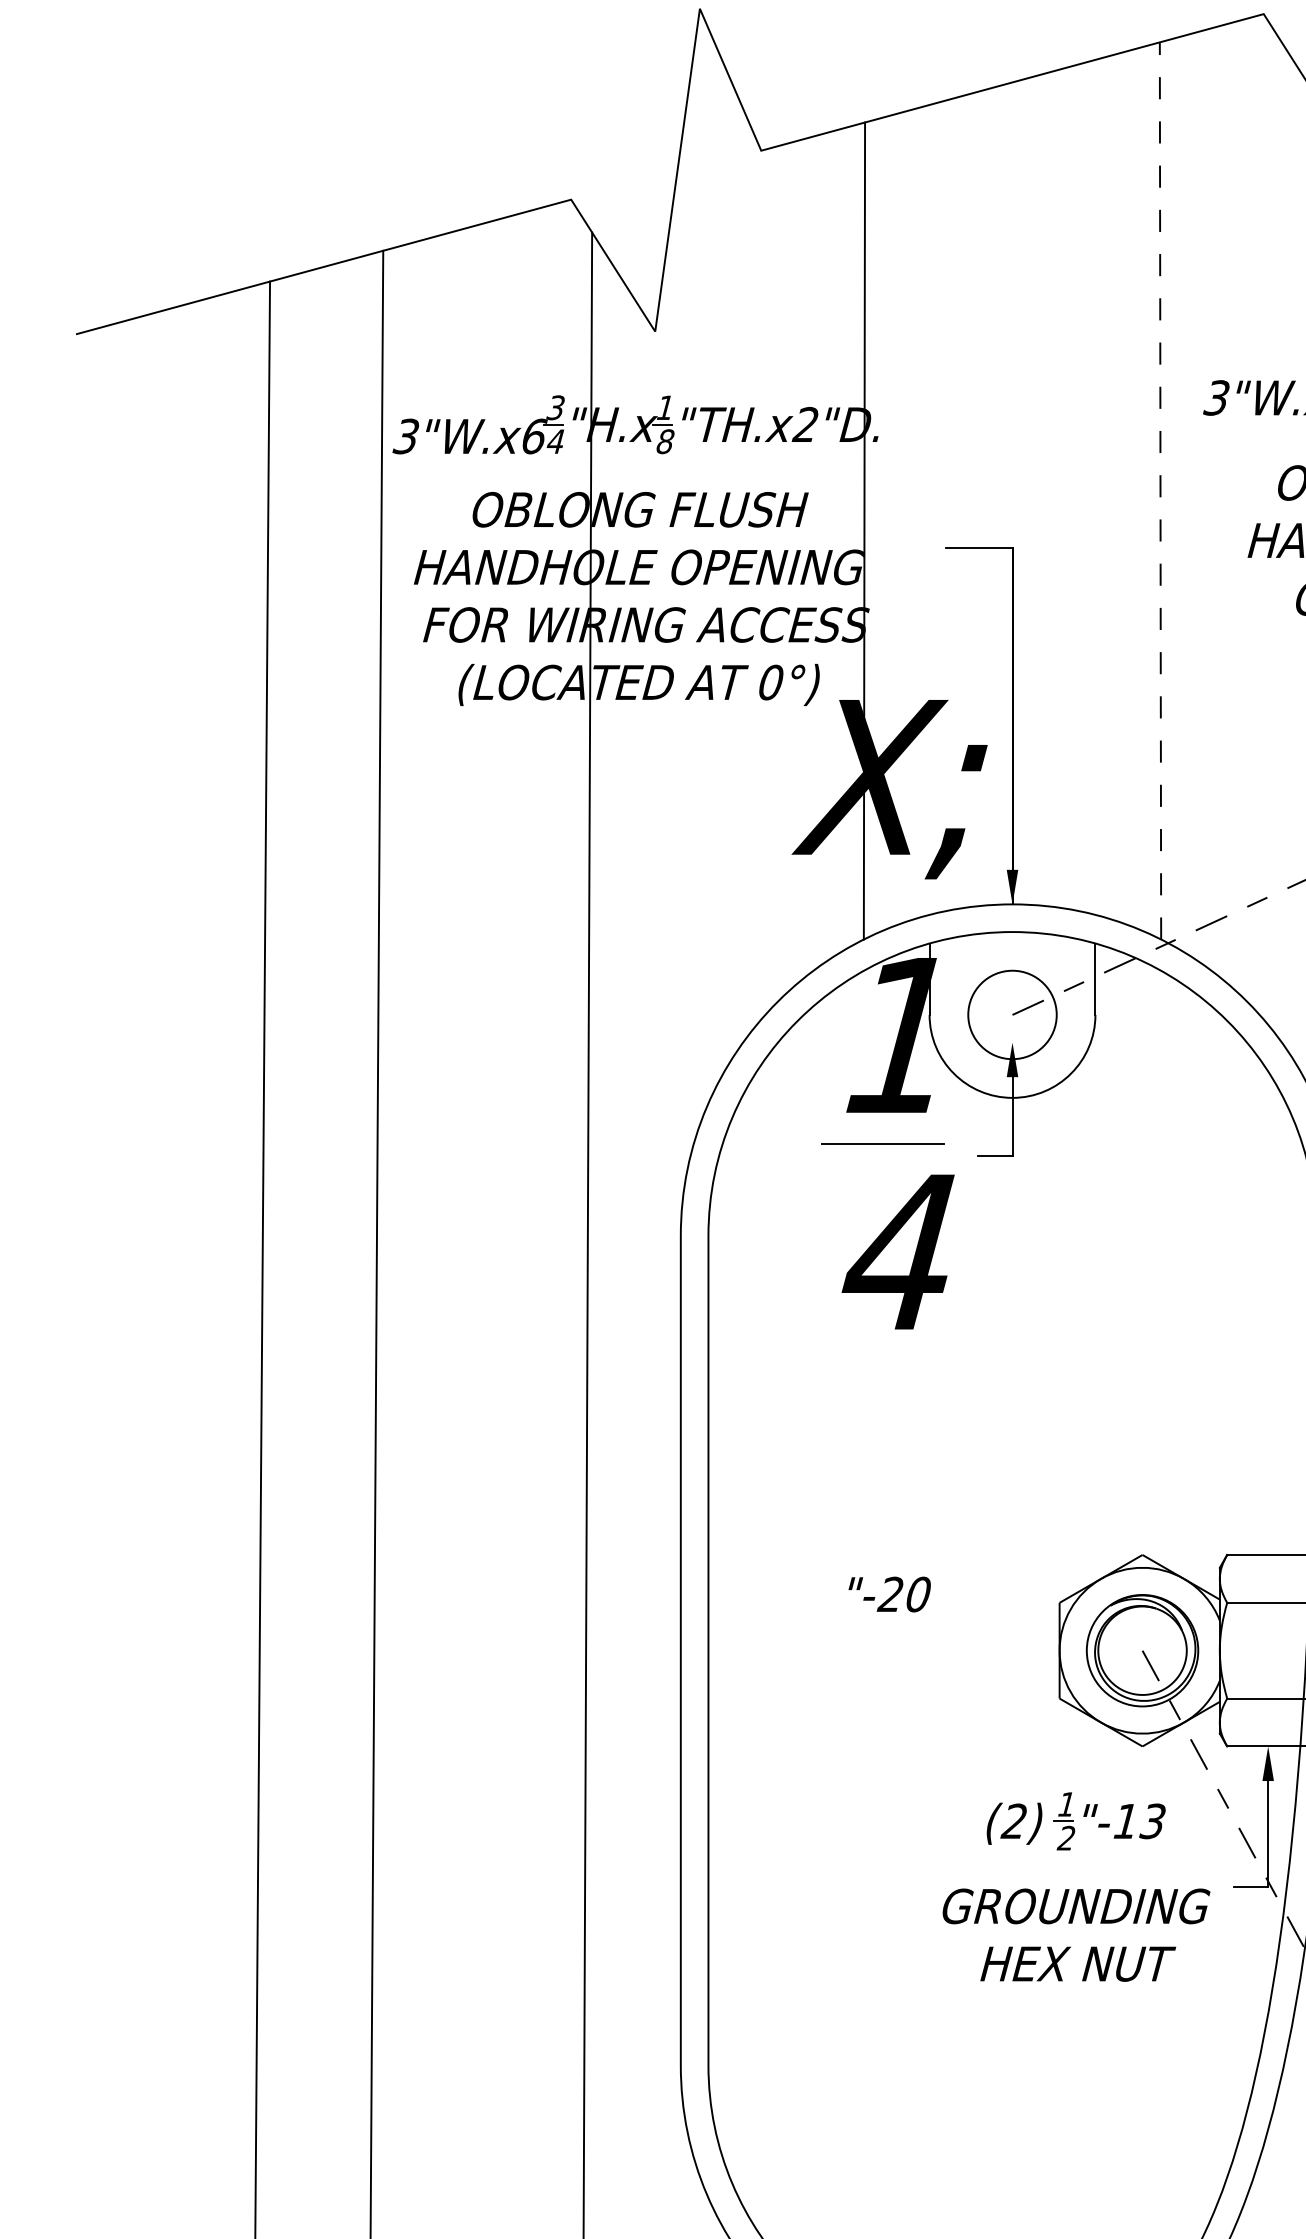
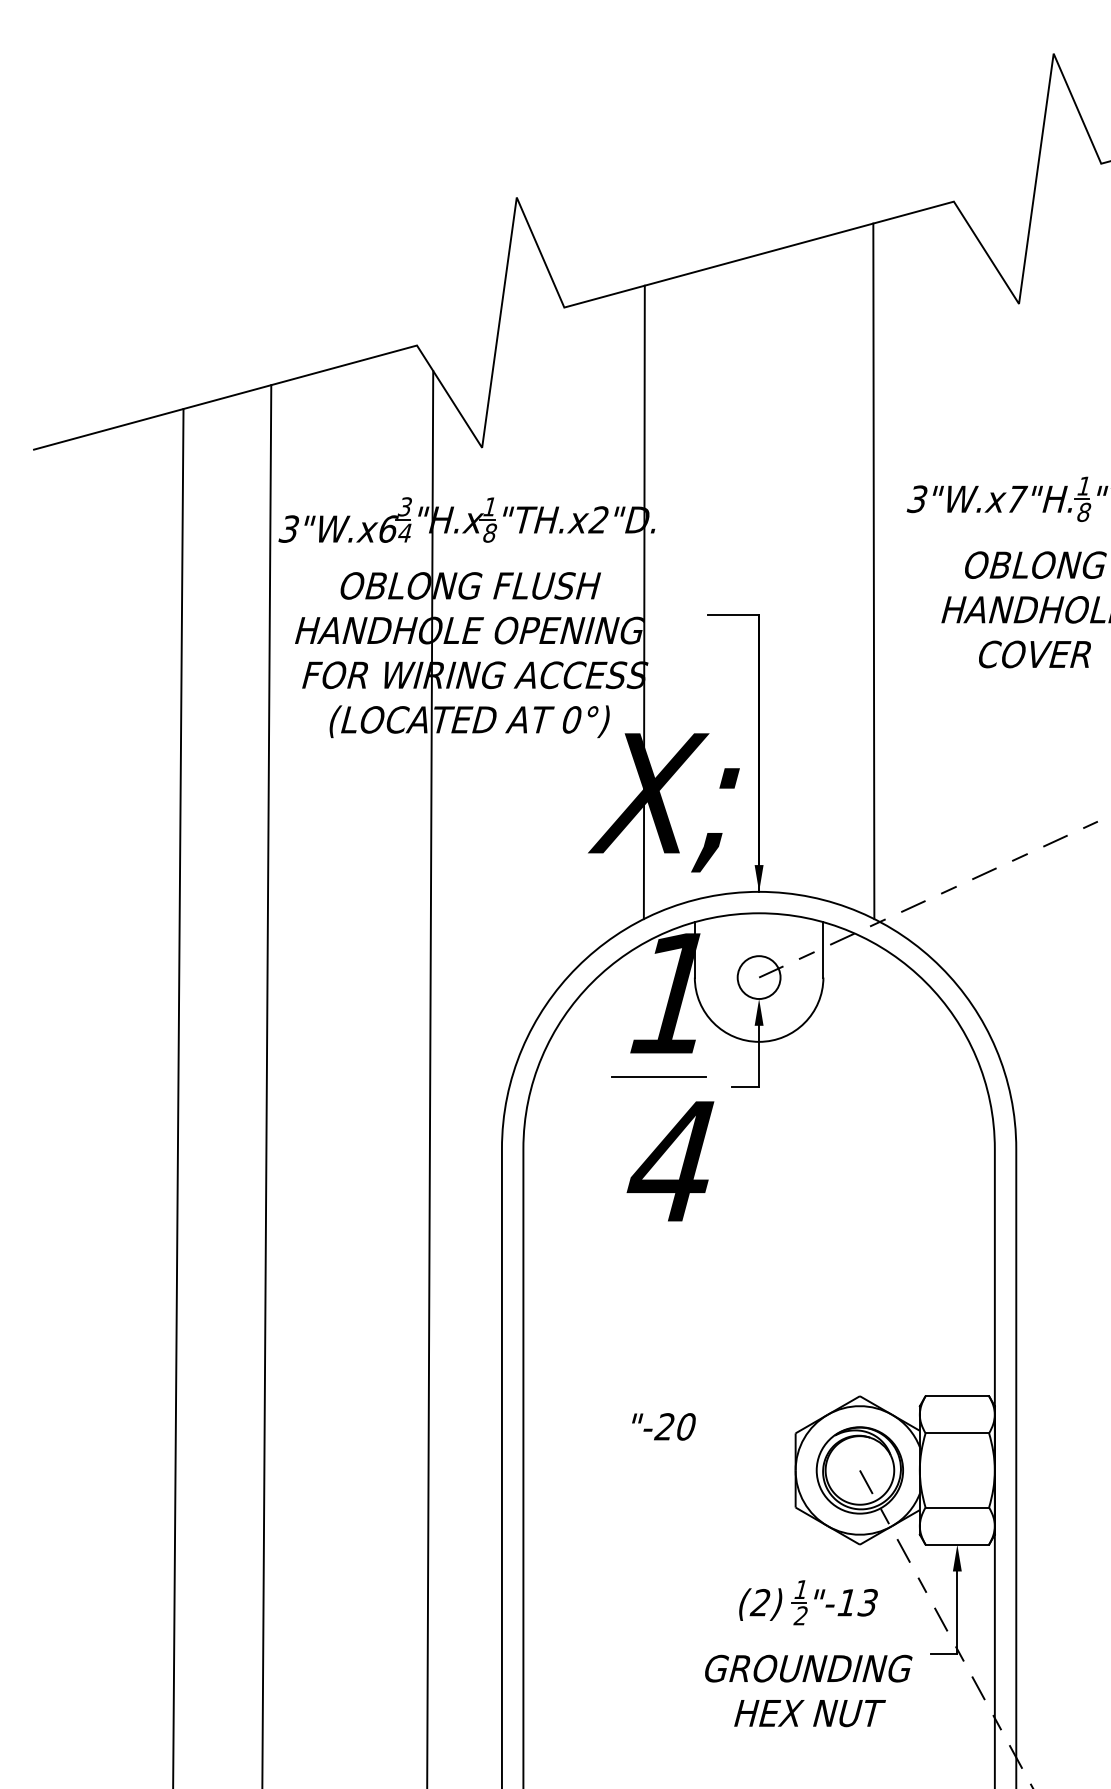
line: (1160, 491) -> (873, 571), dashed -> solid
circle: (1011, 1014) -> (758, 977), size x0.62

